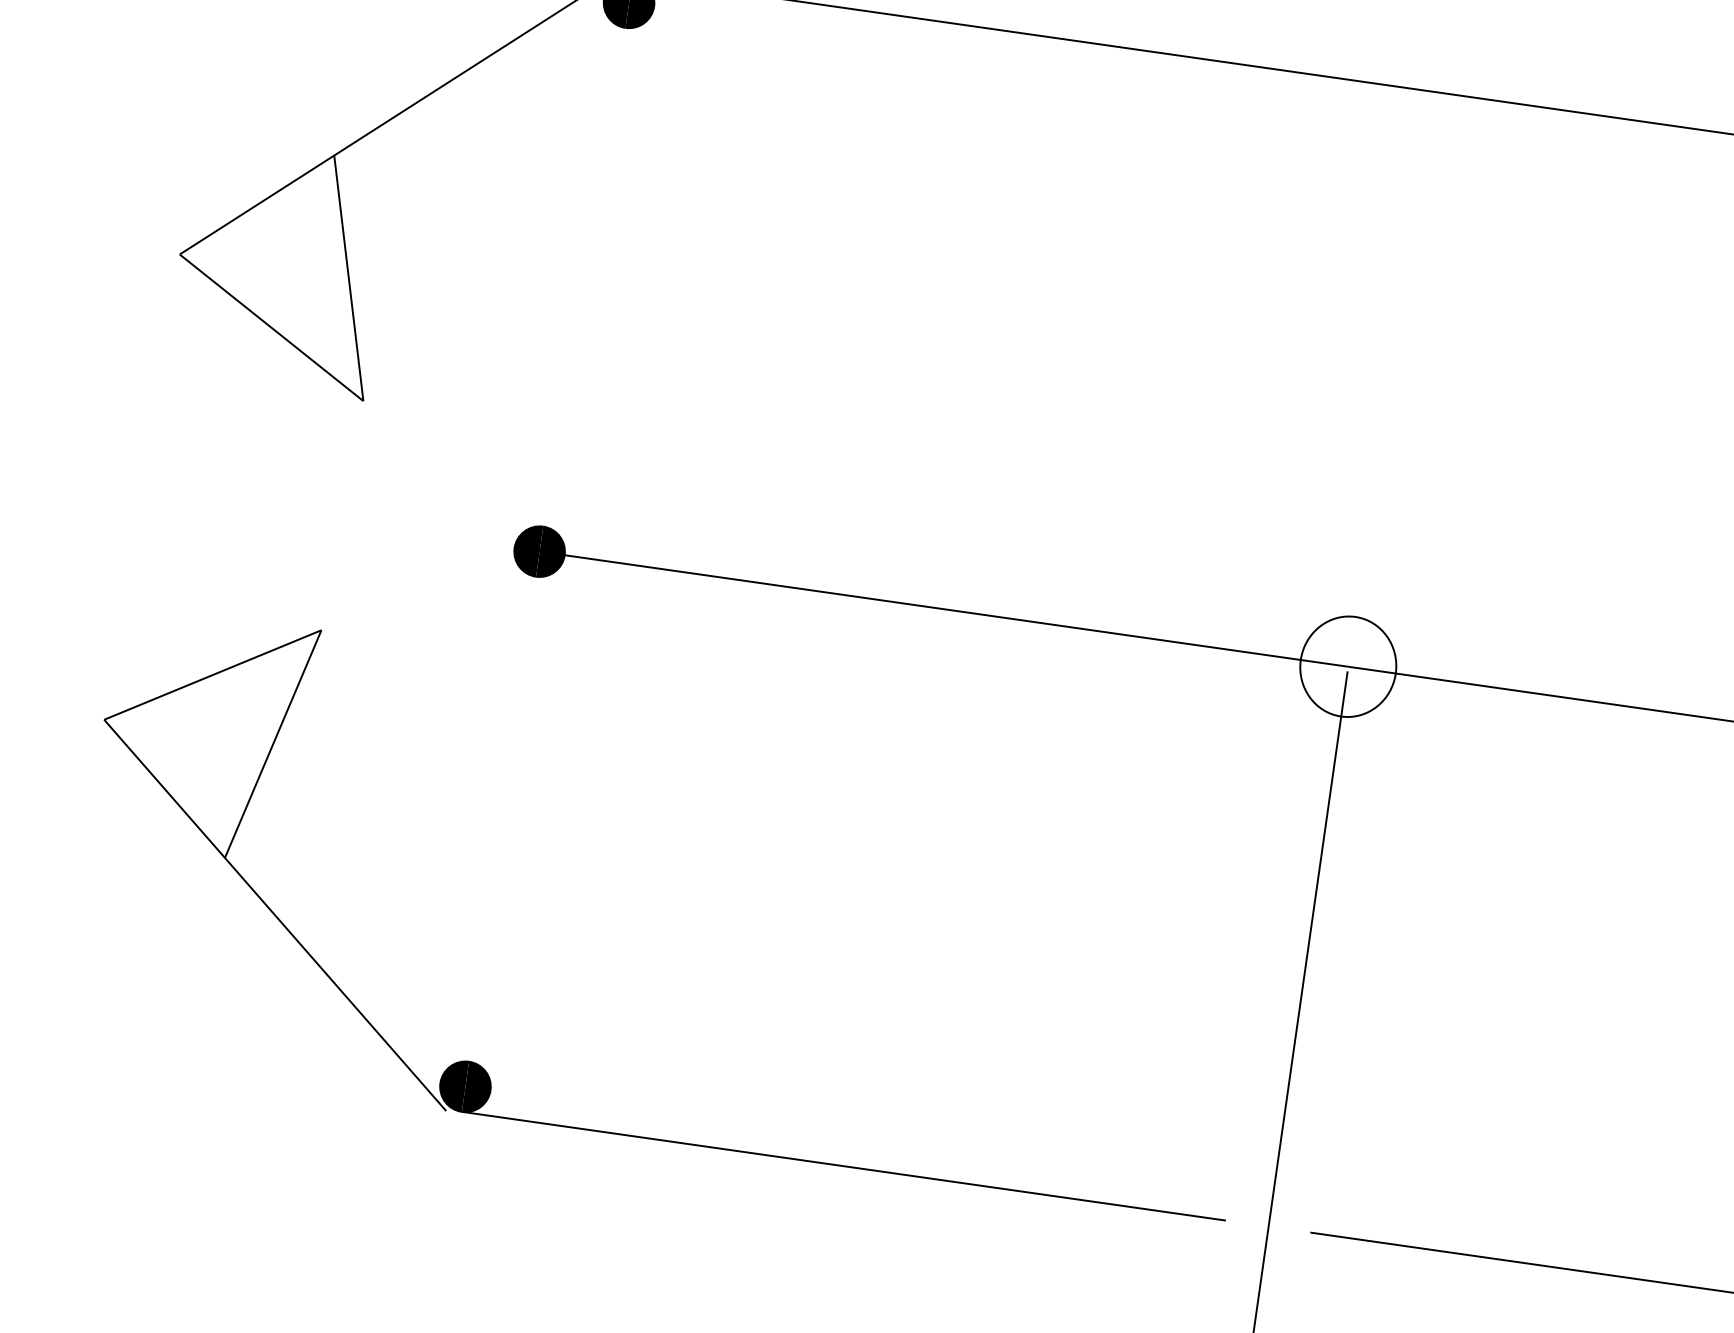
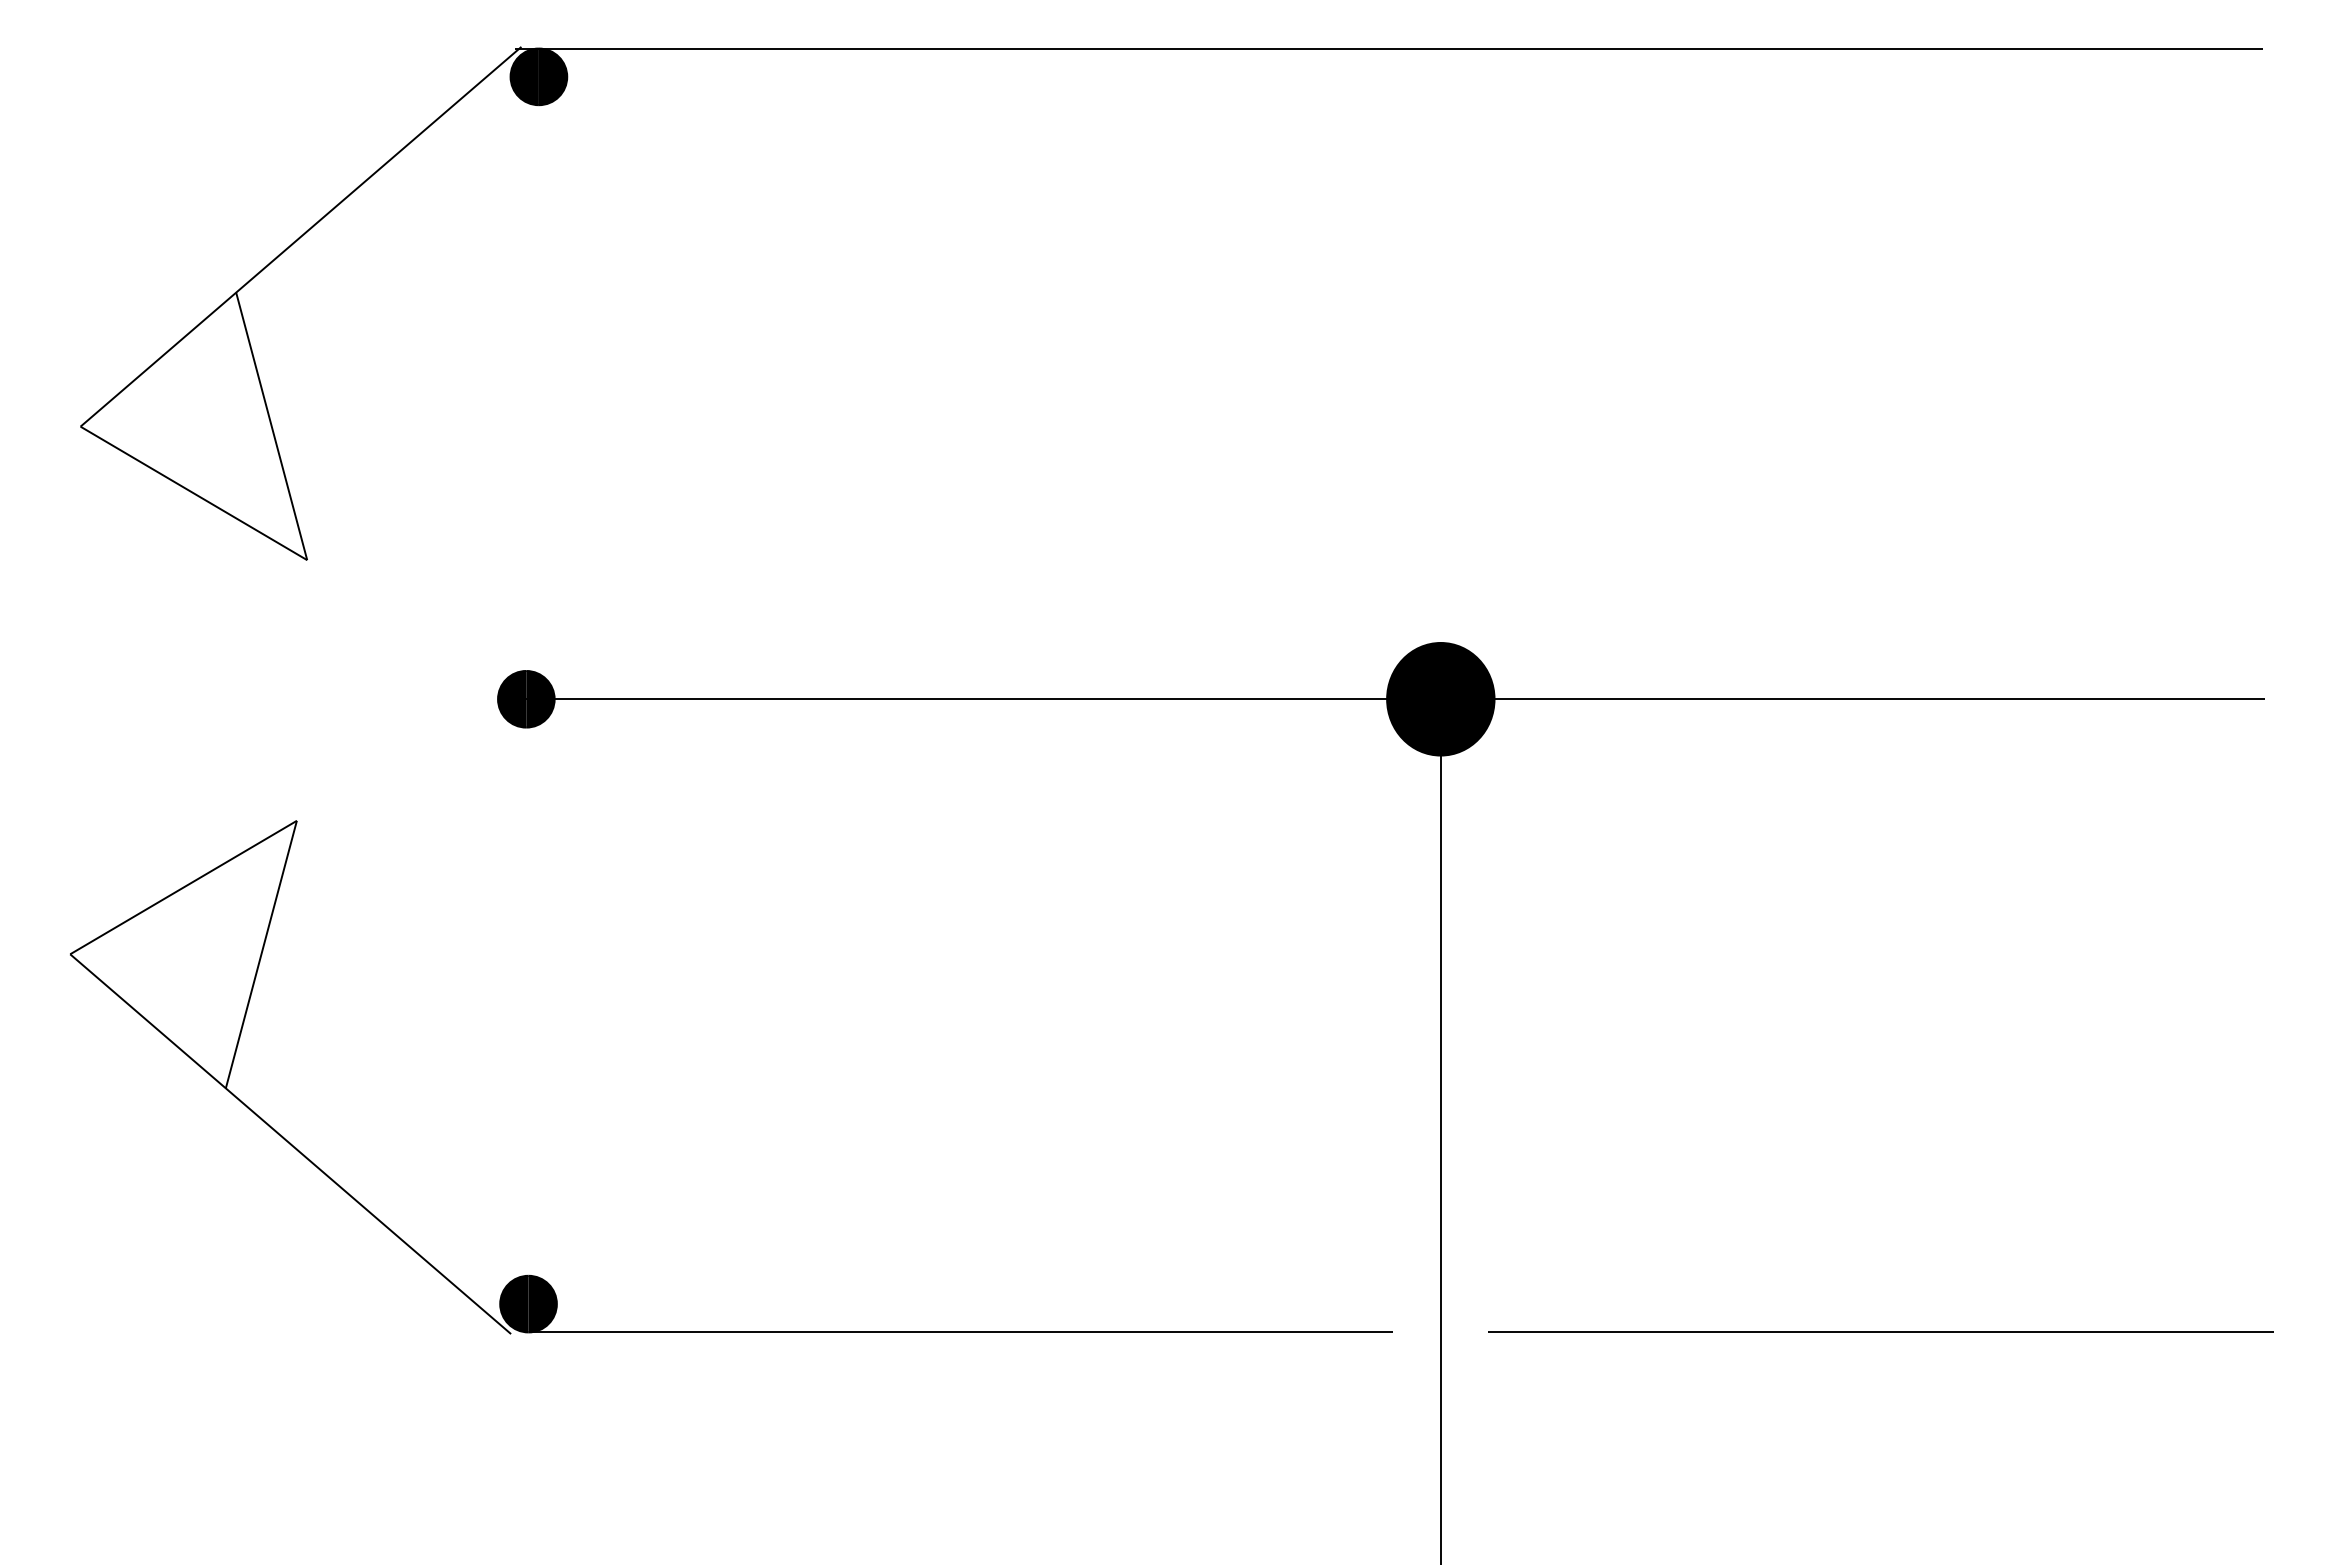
fill: (1348, 666) -> (1440, 698), added

